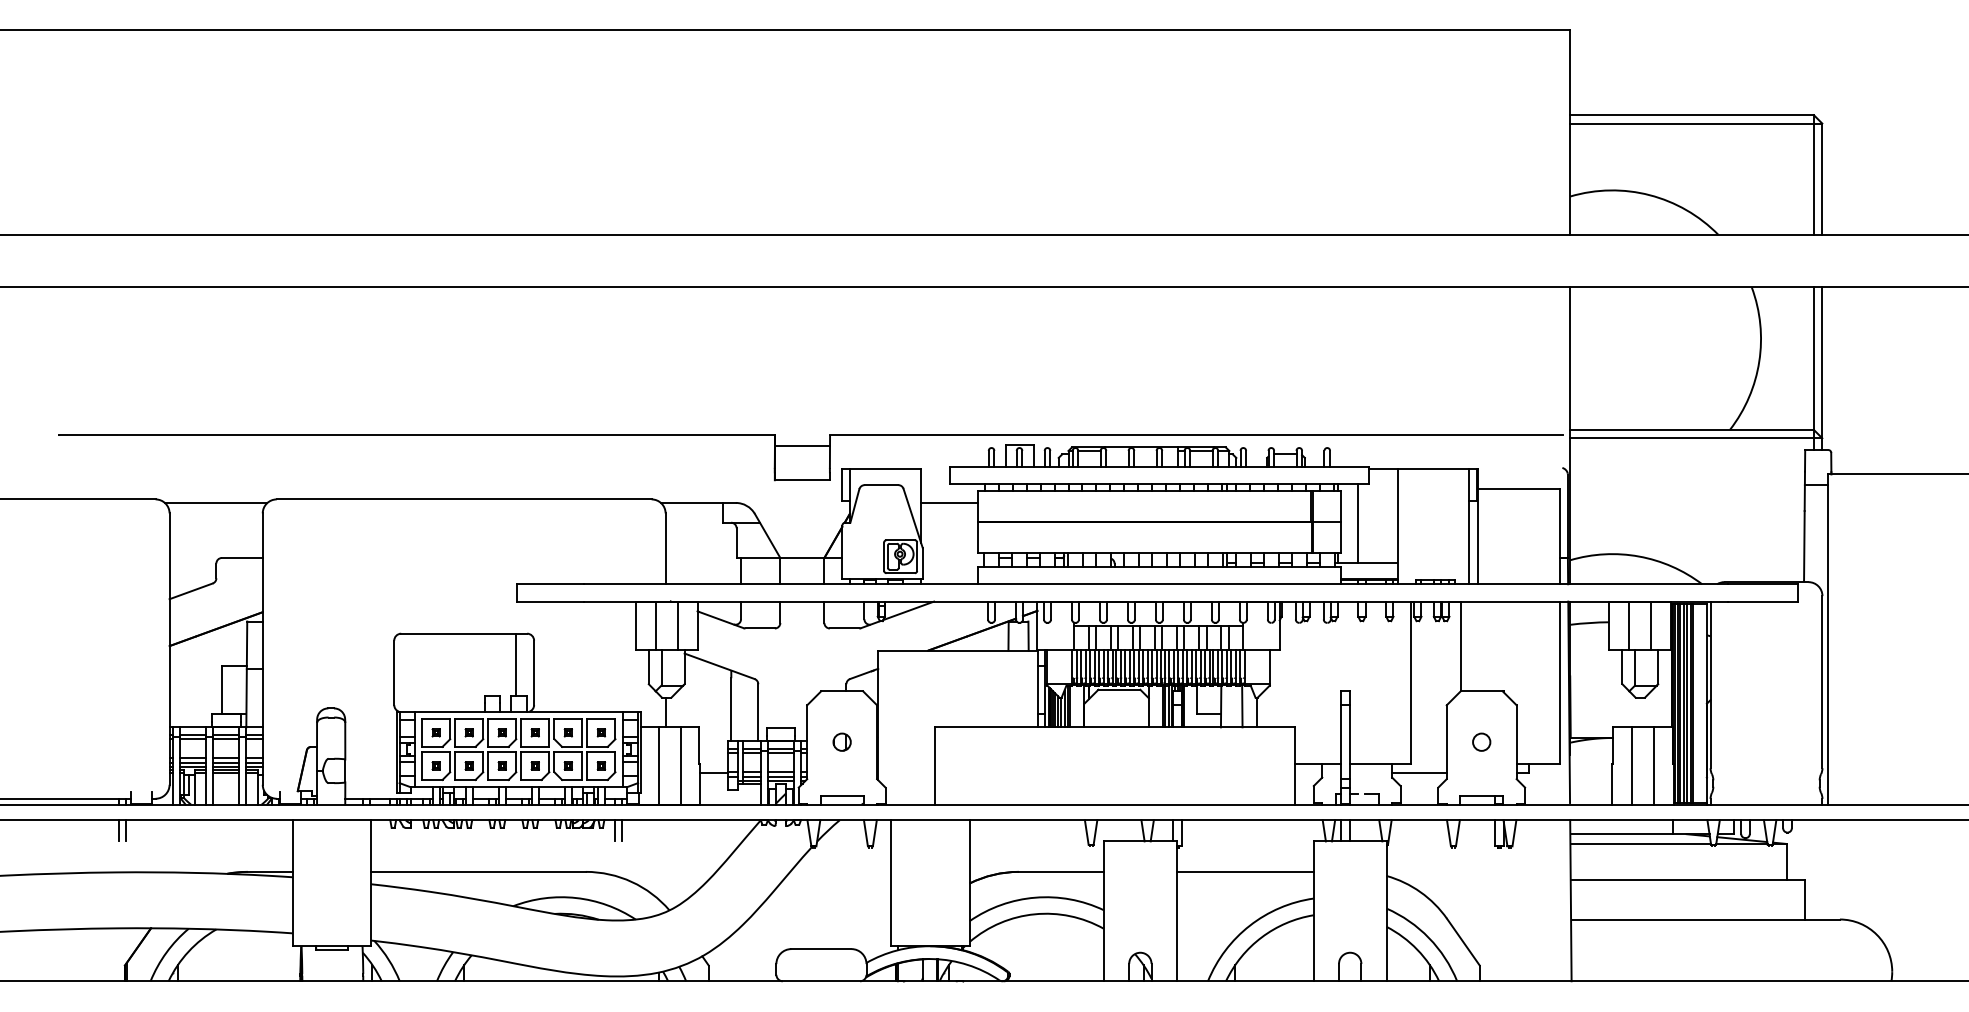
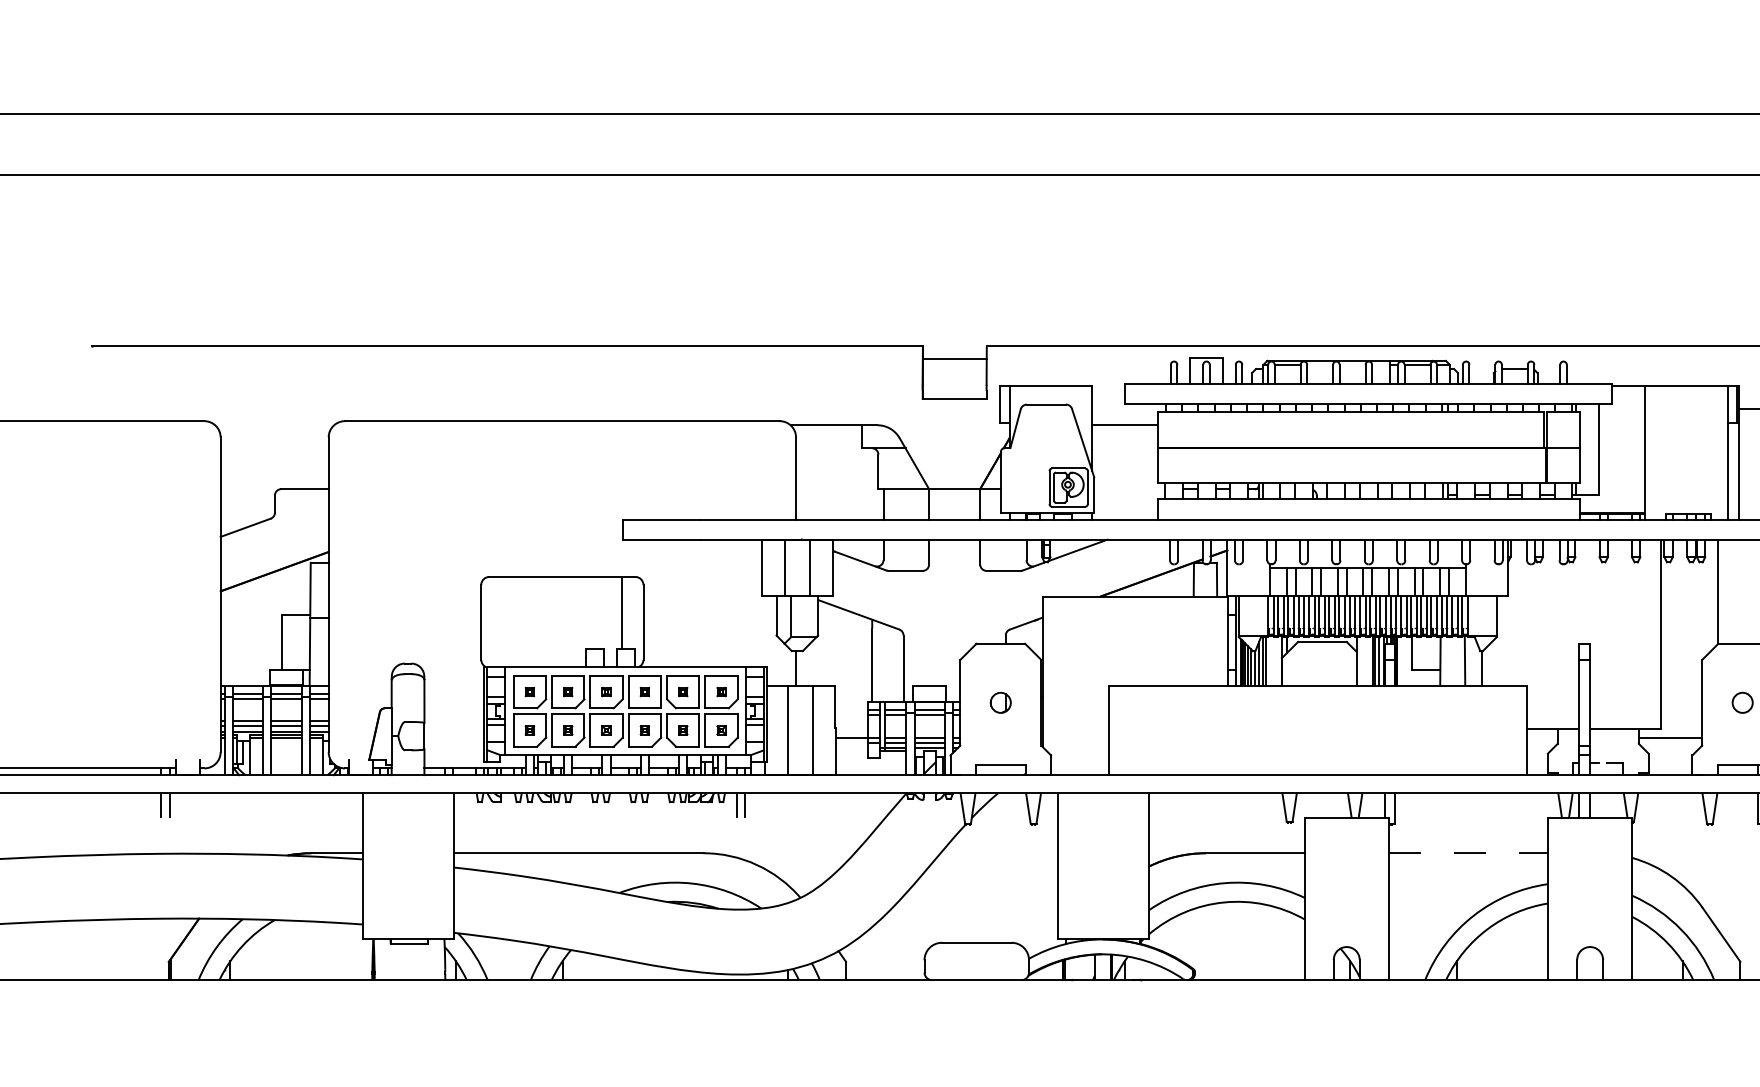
line: (215, 502) -> (273, 424), removed
line: (1377, 563) -> (1621, 495), removed
line: (1245, 871) -> (1468, 852), solid -> dashed

